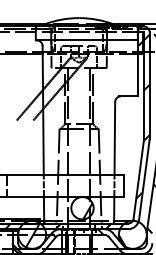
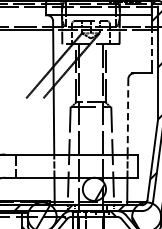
line: (137, 72) -> (151, 48), solid -> dashed
line: (114, 137) -> (127, 115), solid -> dashed

